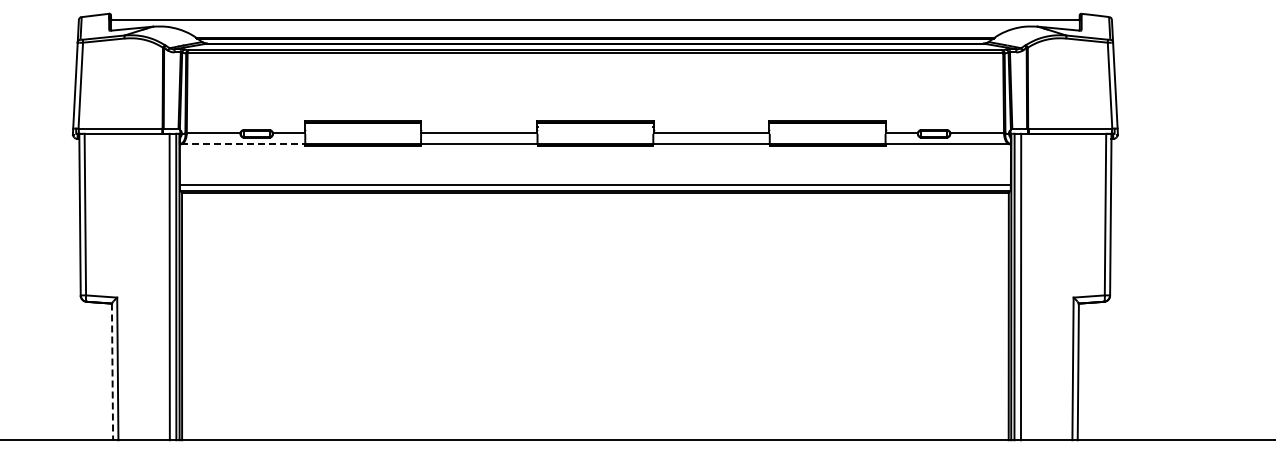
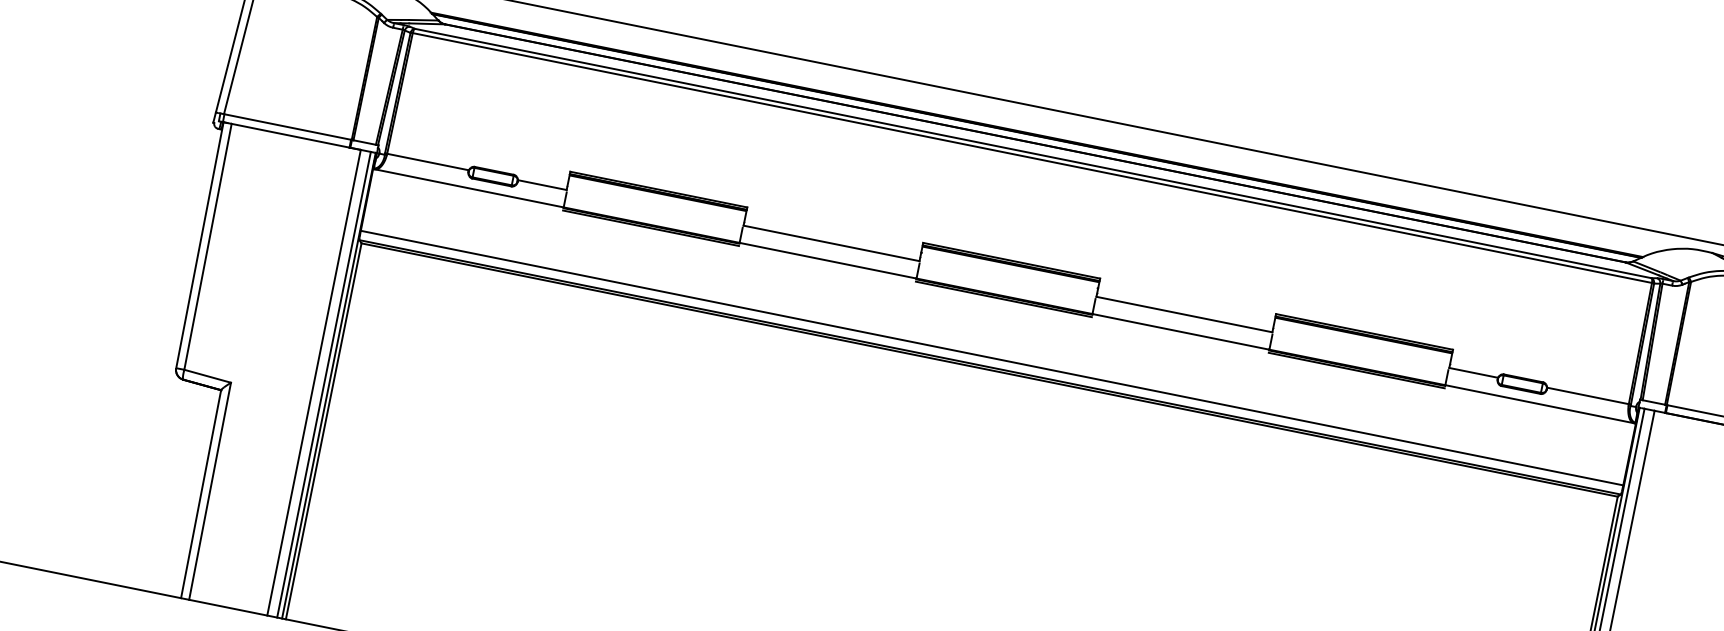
line: (243, 144) -> (469, 188), dashed -> solid
line: (112, 372) -> (200, 495), dashed -> solid

